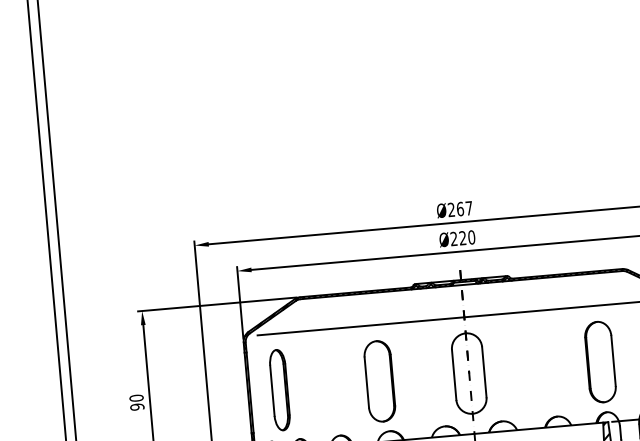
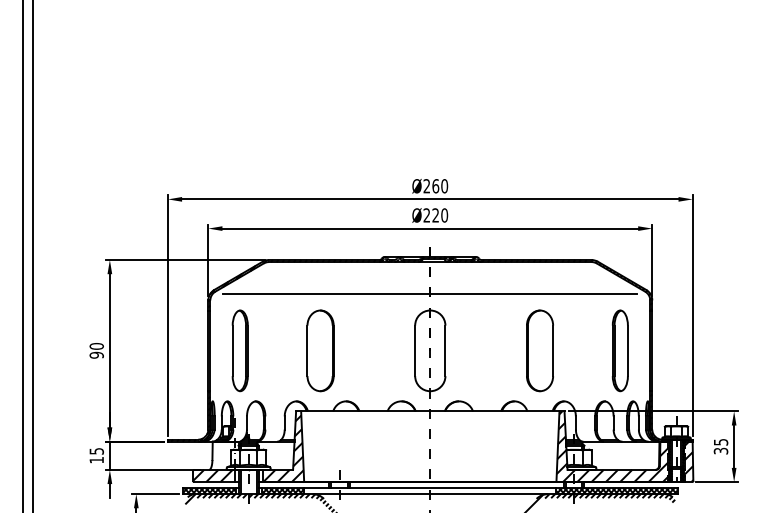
text: (469, 208) -> (444, 186), Ø267 -> Ø260
part: (599, 361) -> (539, 350), moved
part: (379, 381) -> (320, 350), moved

